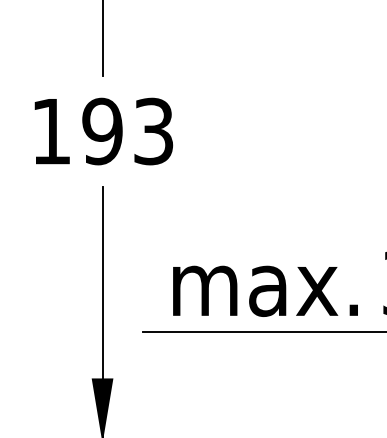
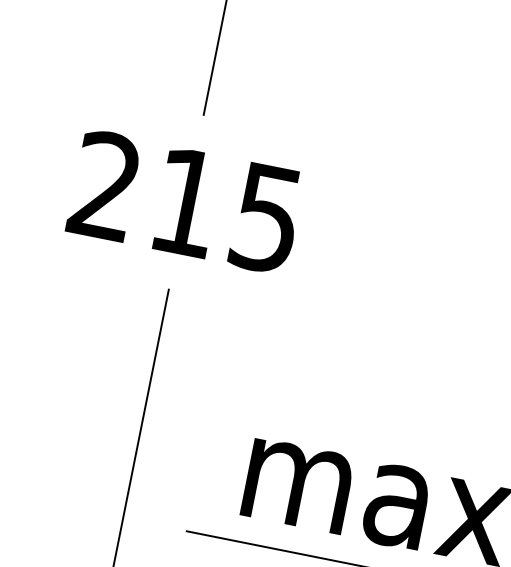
text: (102, 131) -> (186, 202), 193 -> 215

